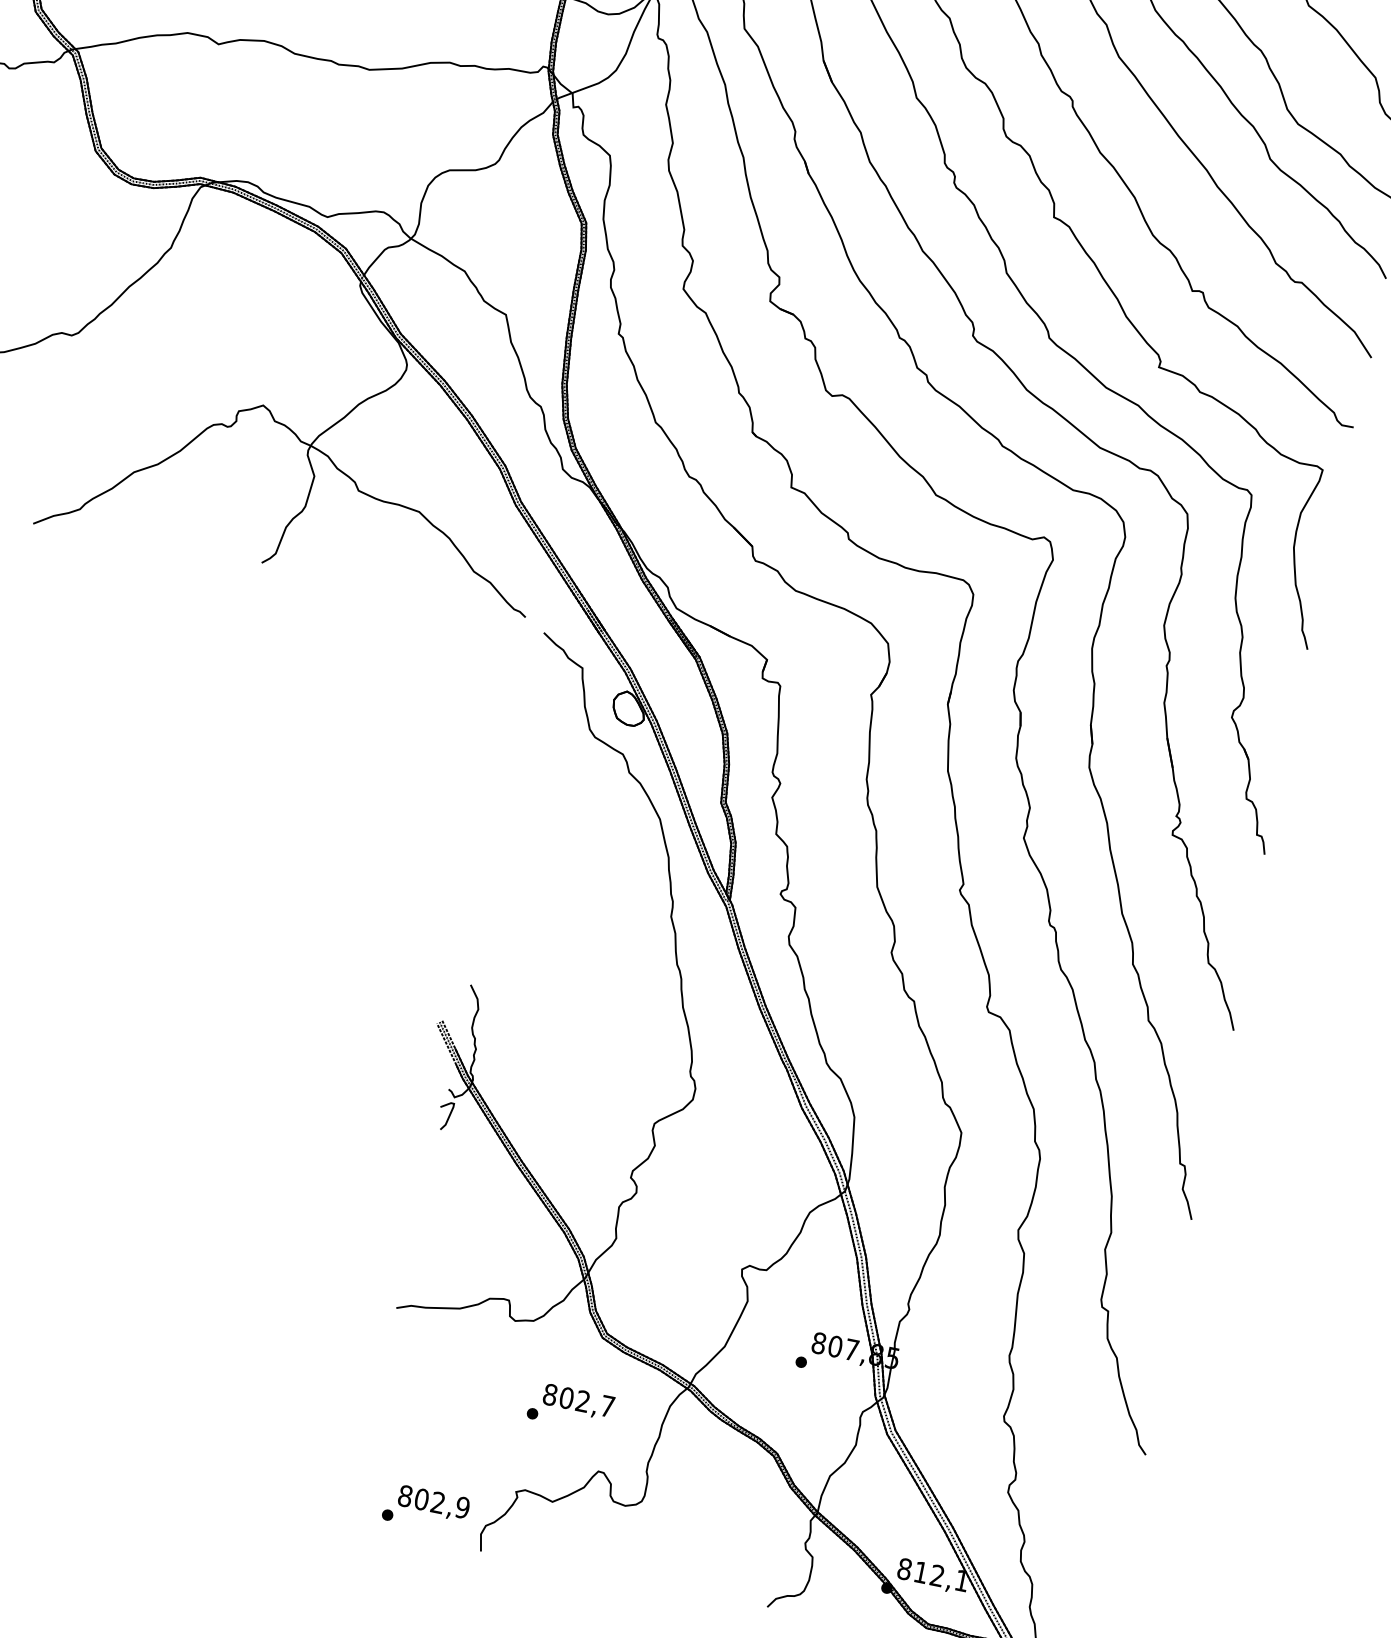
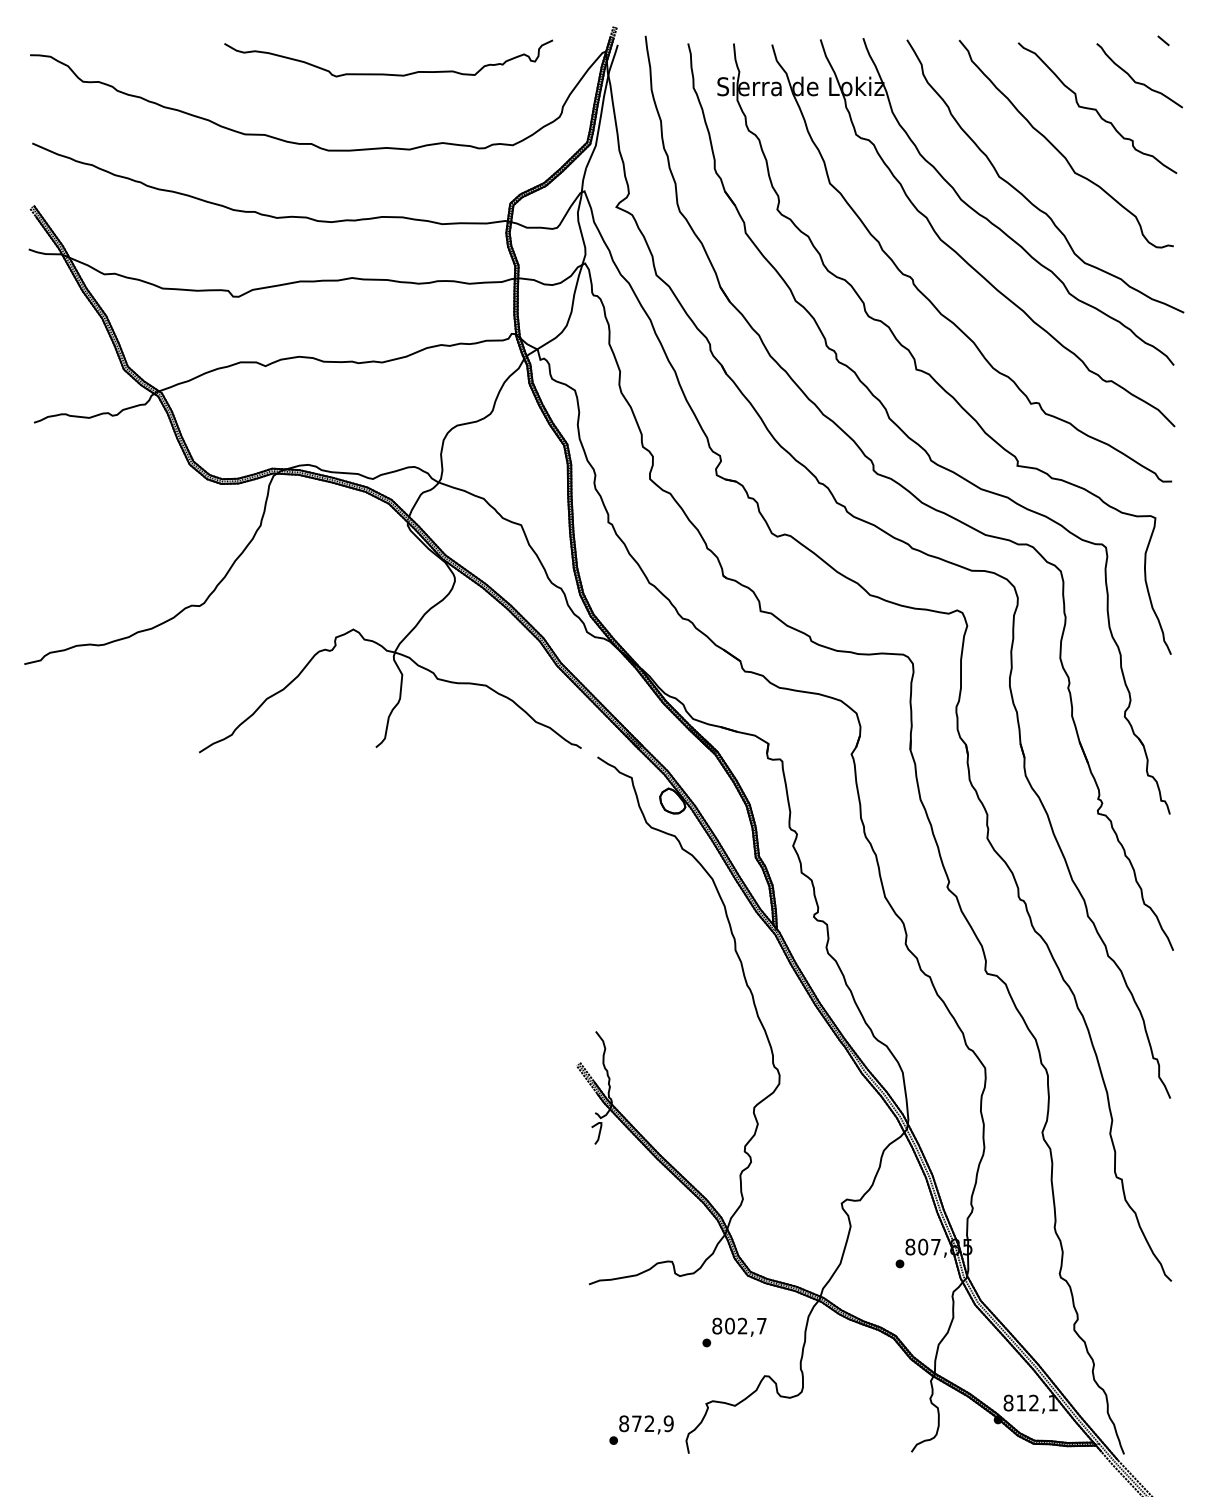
text: (421, 1499) -> (636, 1423), 802,9 -> 872,9

